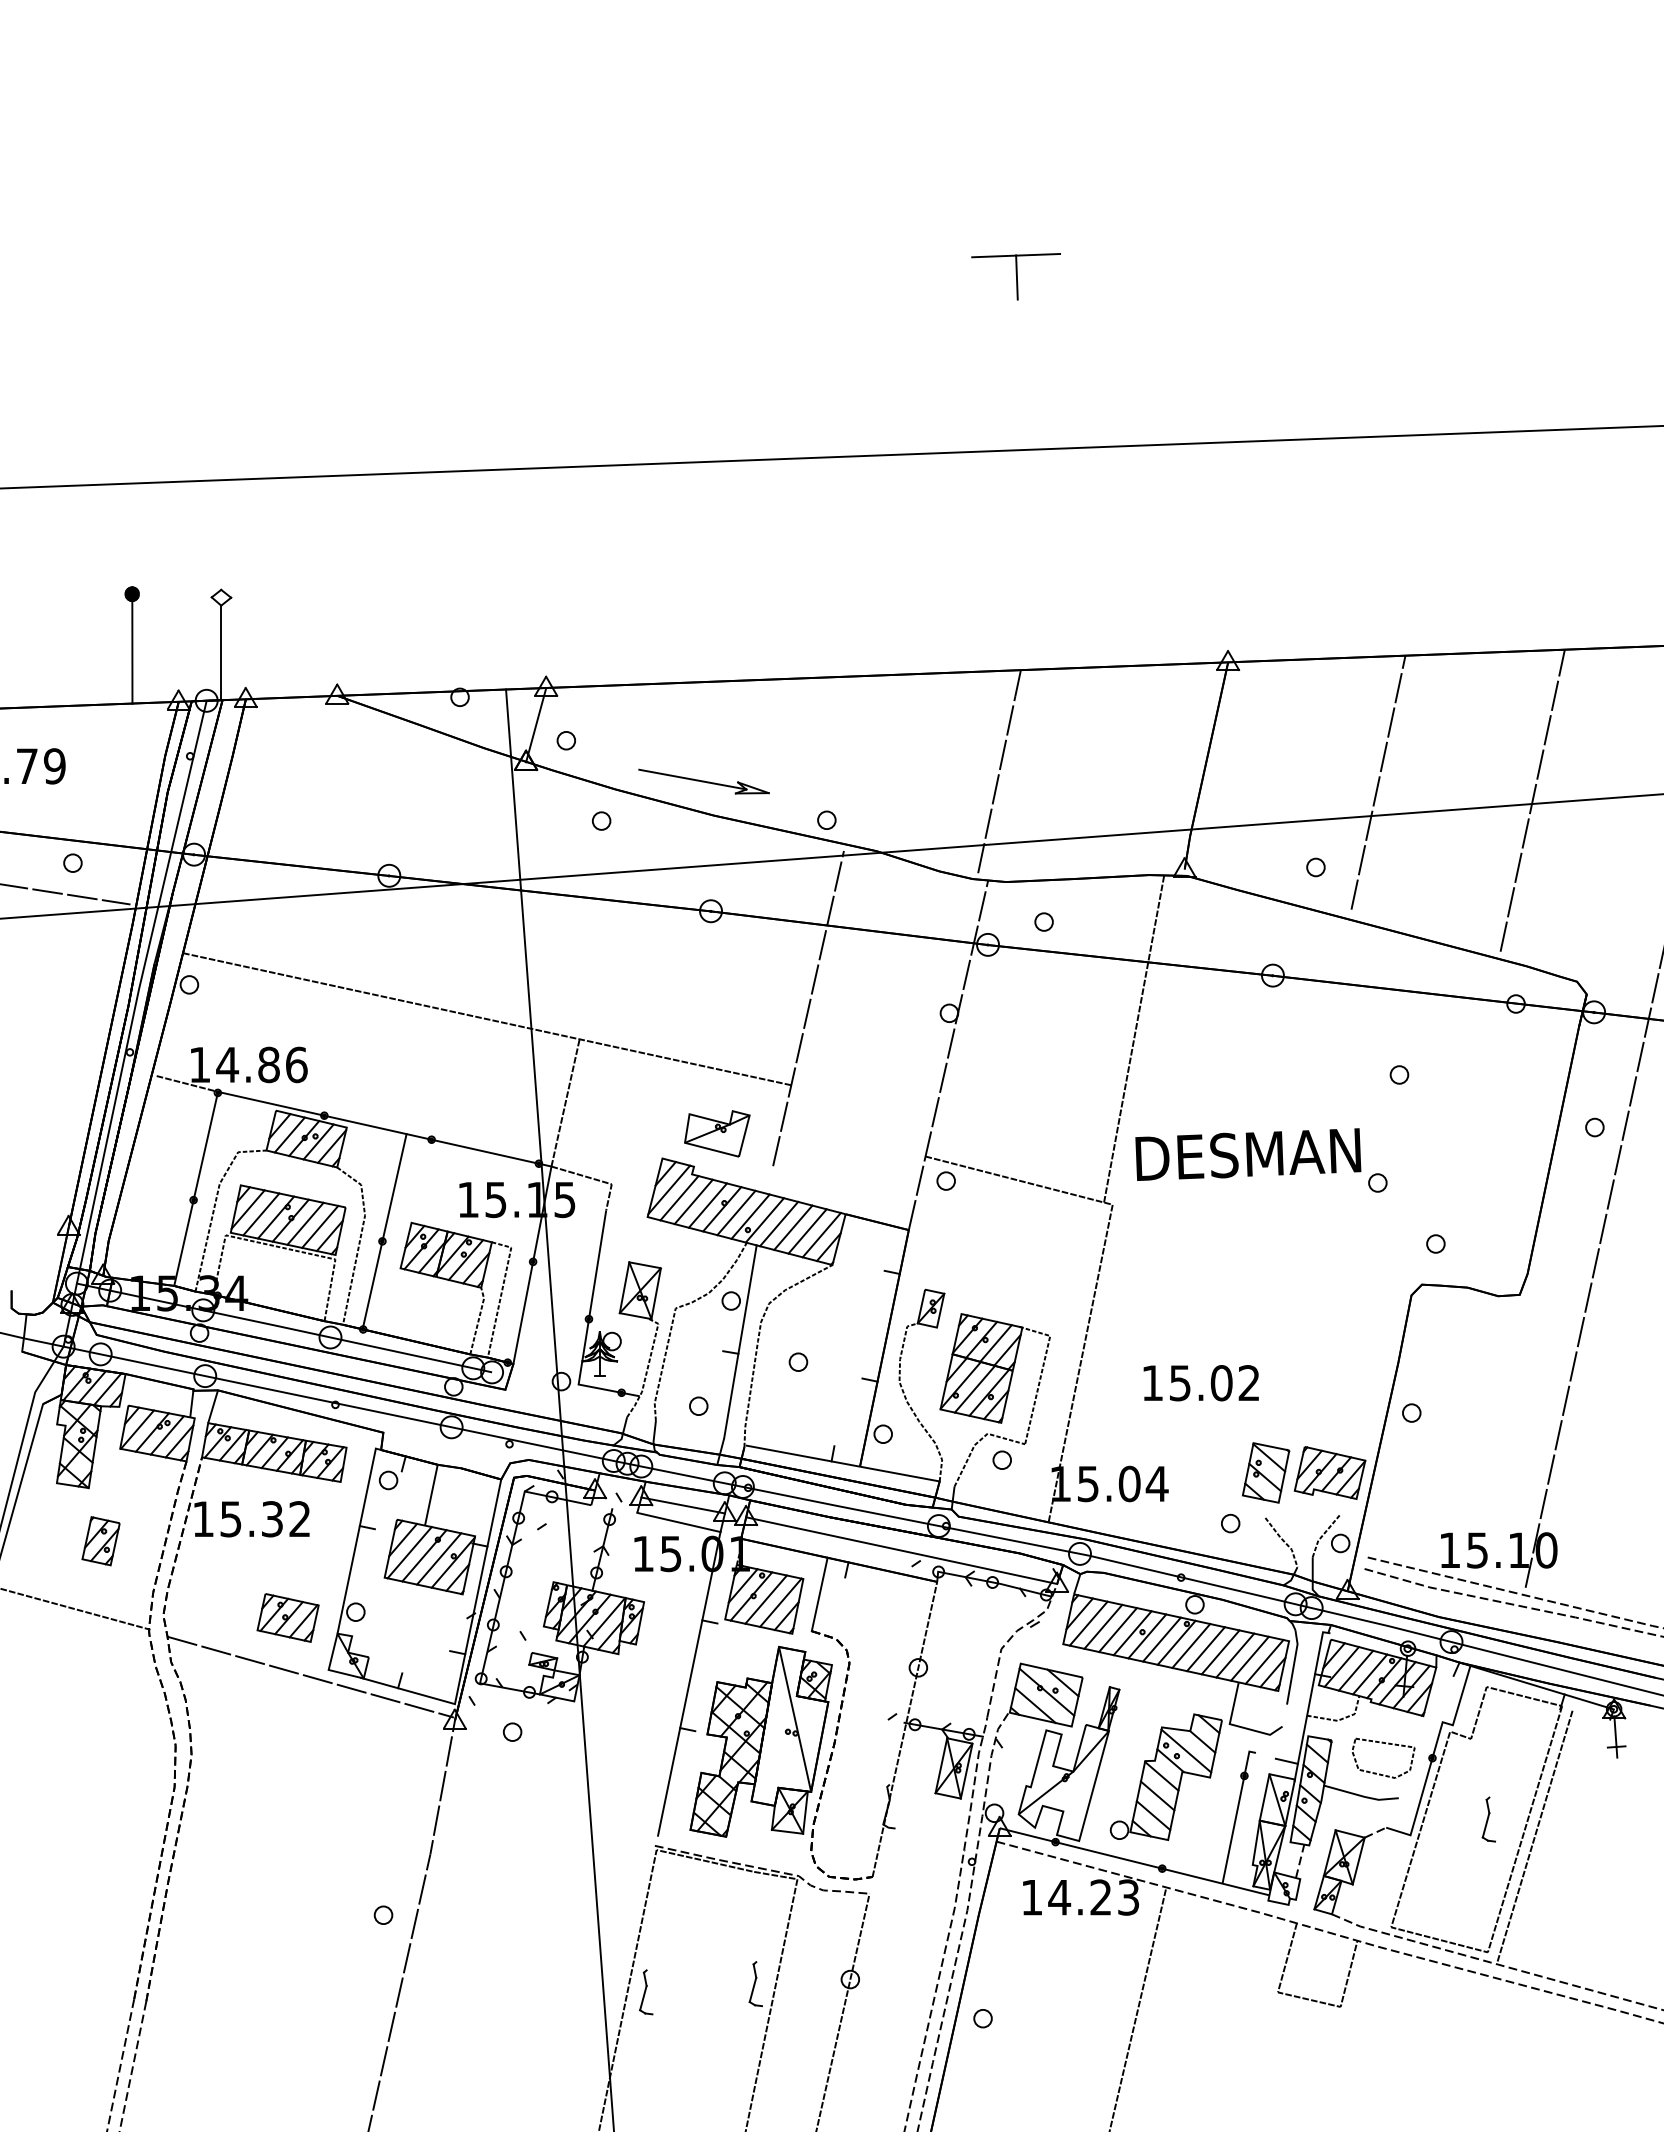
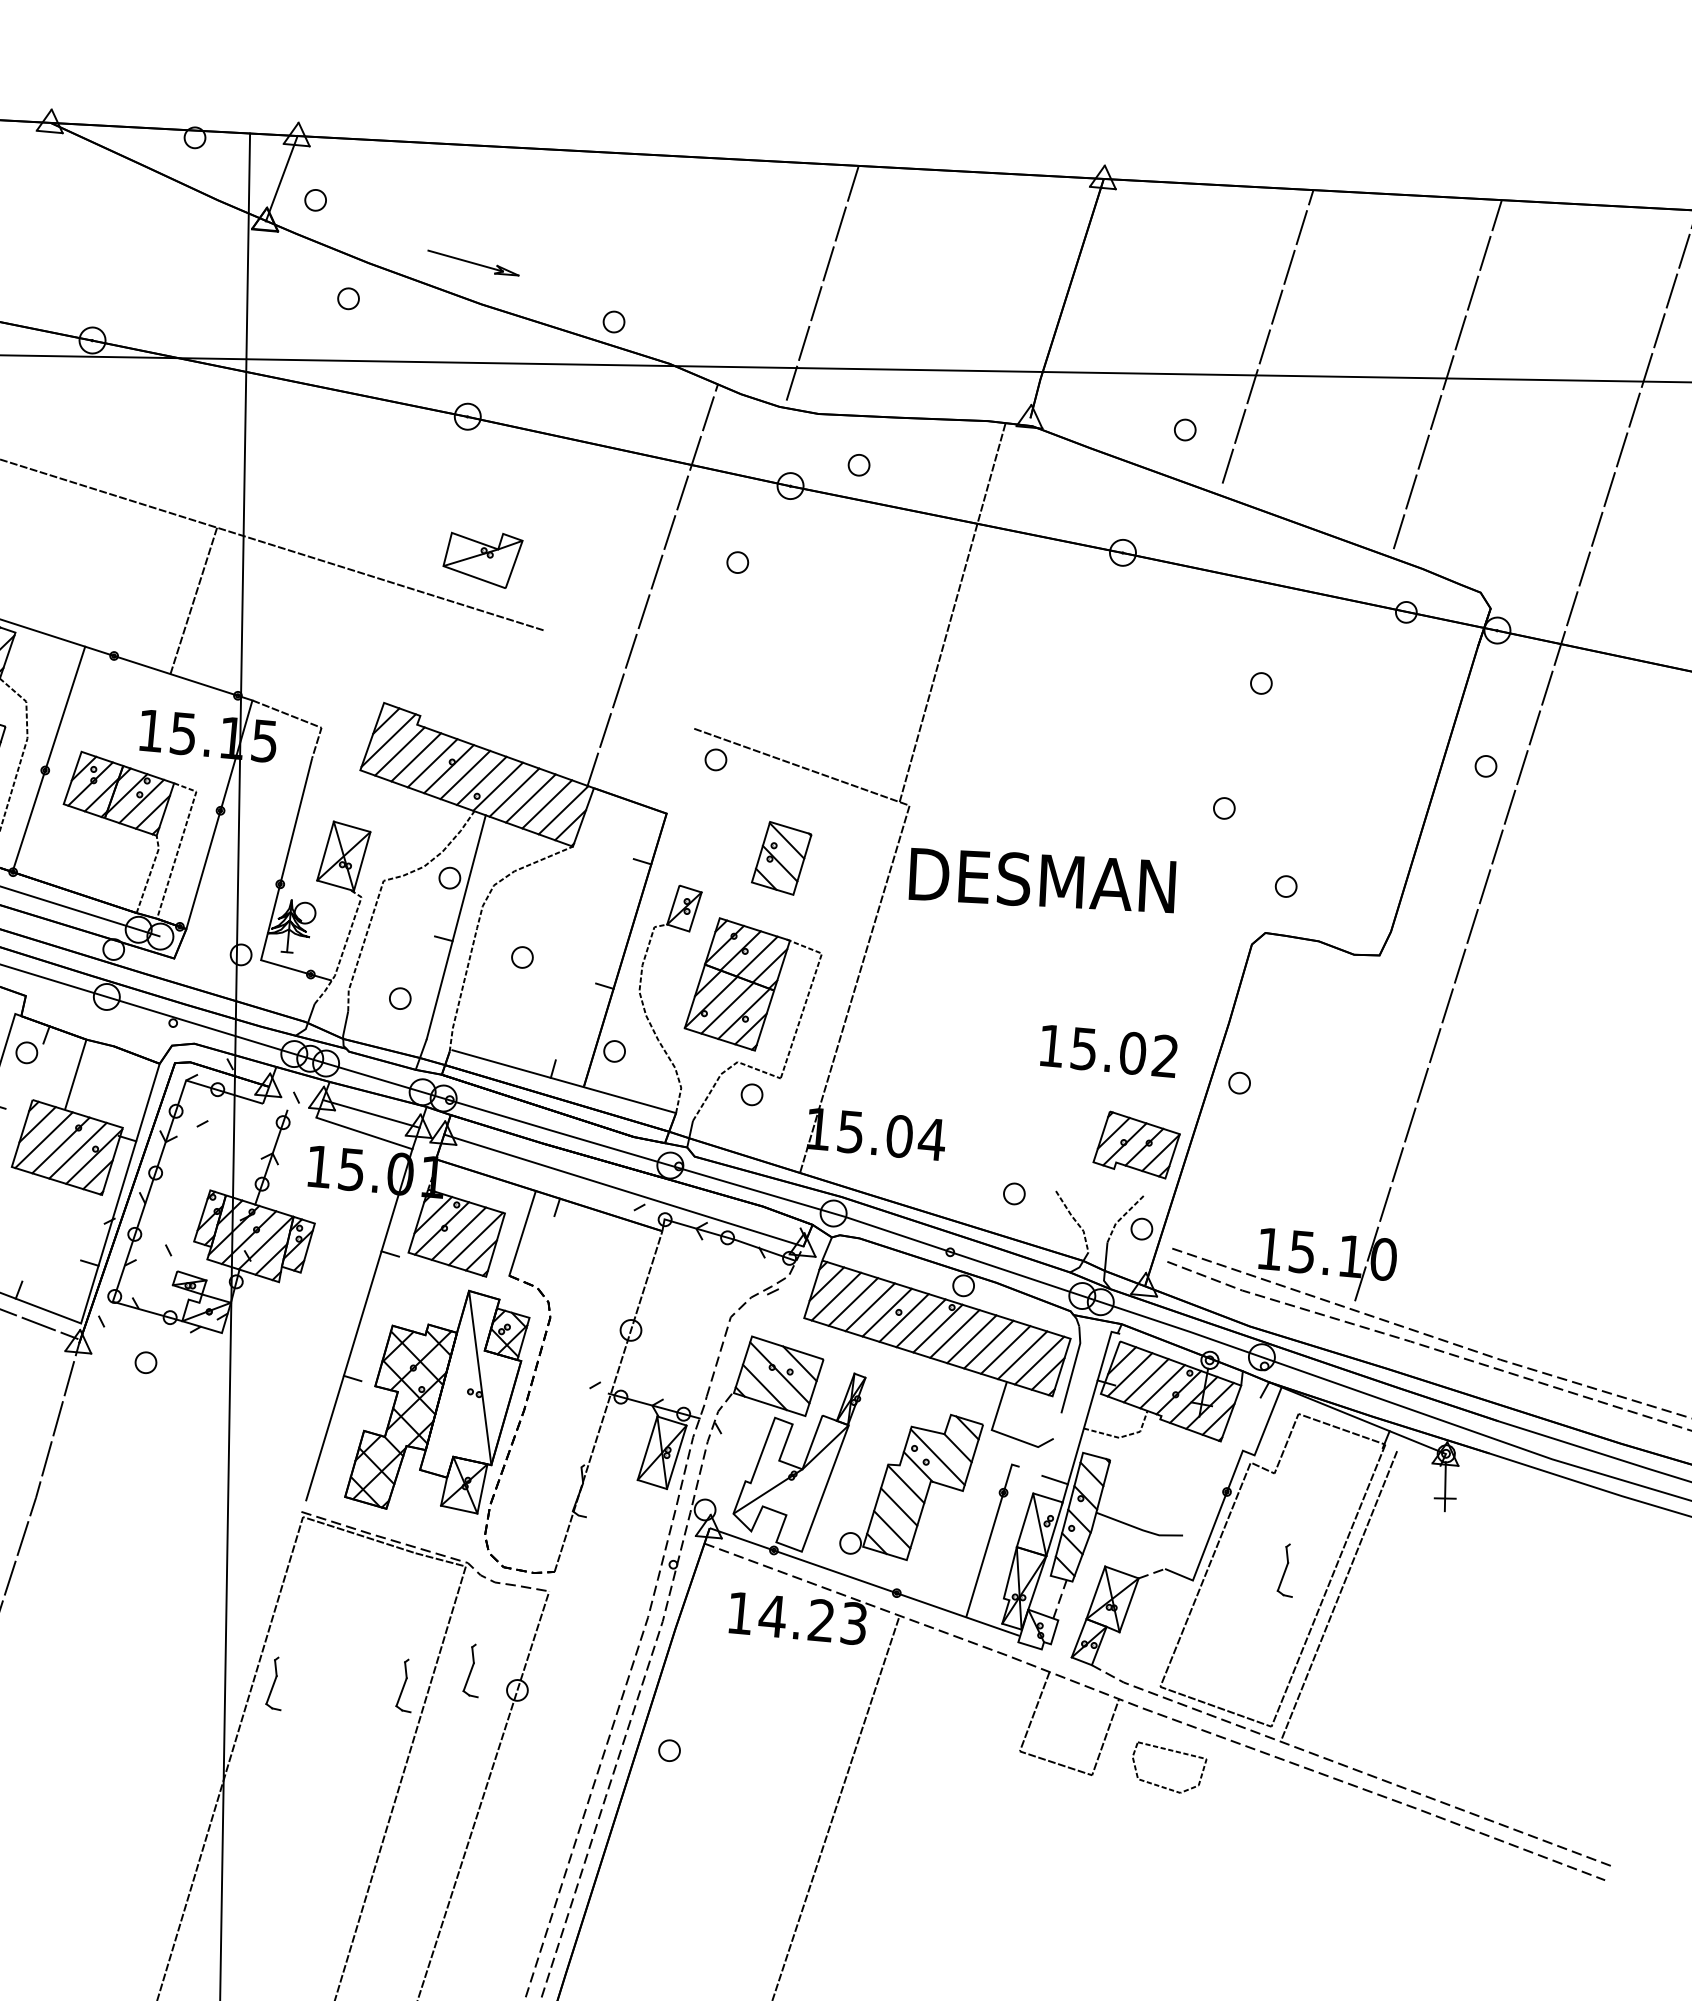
part: (703, 781) -> (472, 263), size x0.6
line: (808, 1008) -> (572, 541), removed
line: (948, 1055) -> (652, 585), moved
line: (565, 1102) -> (193, 600), moved
part: (717, 1133) -> (482, 558), moved
text: (1248, 1154) -> (1042, 880), moved
text: (1200, 1383) -> (1107, 1051), moved
part: (1265, 1472) -> (781, 857), moved
part: (1388, 1744) -> (1176, 1752), moved
part: (811, 1966) -> (473, 1670), added

